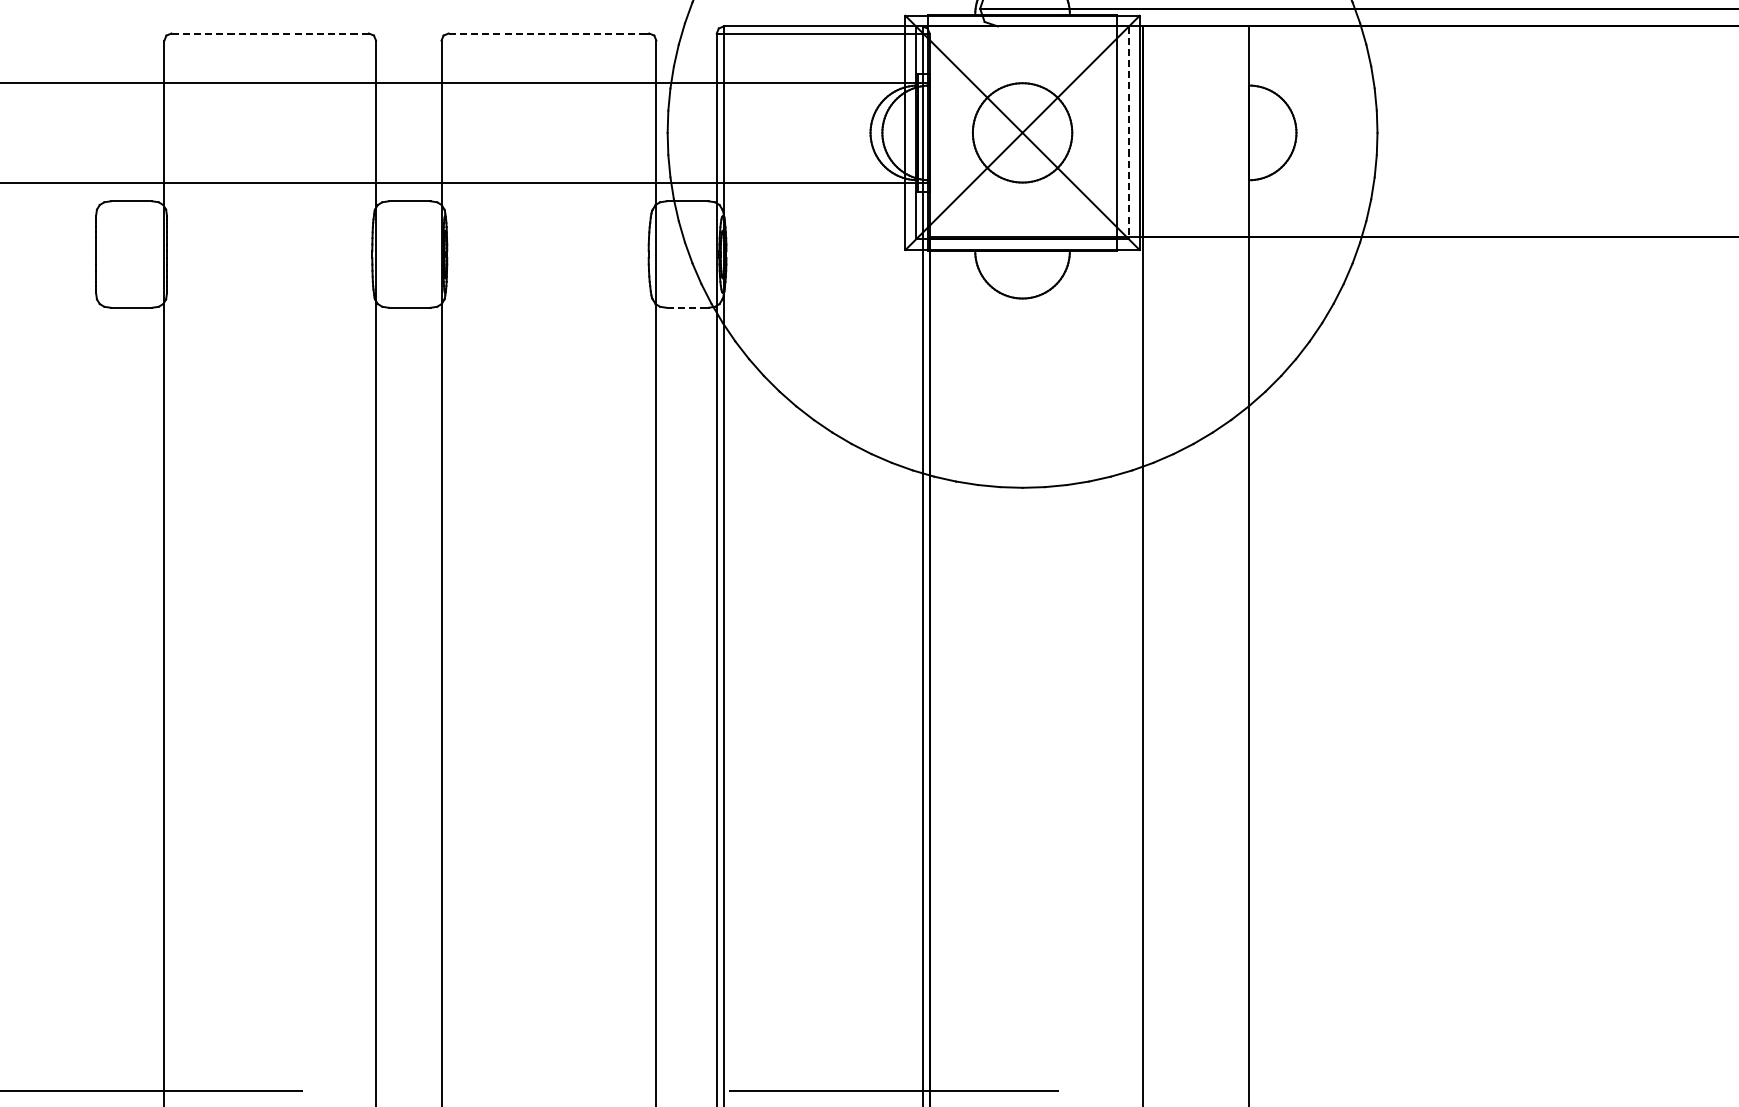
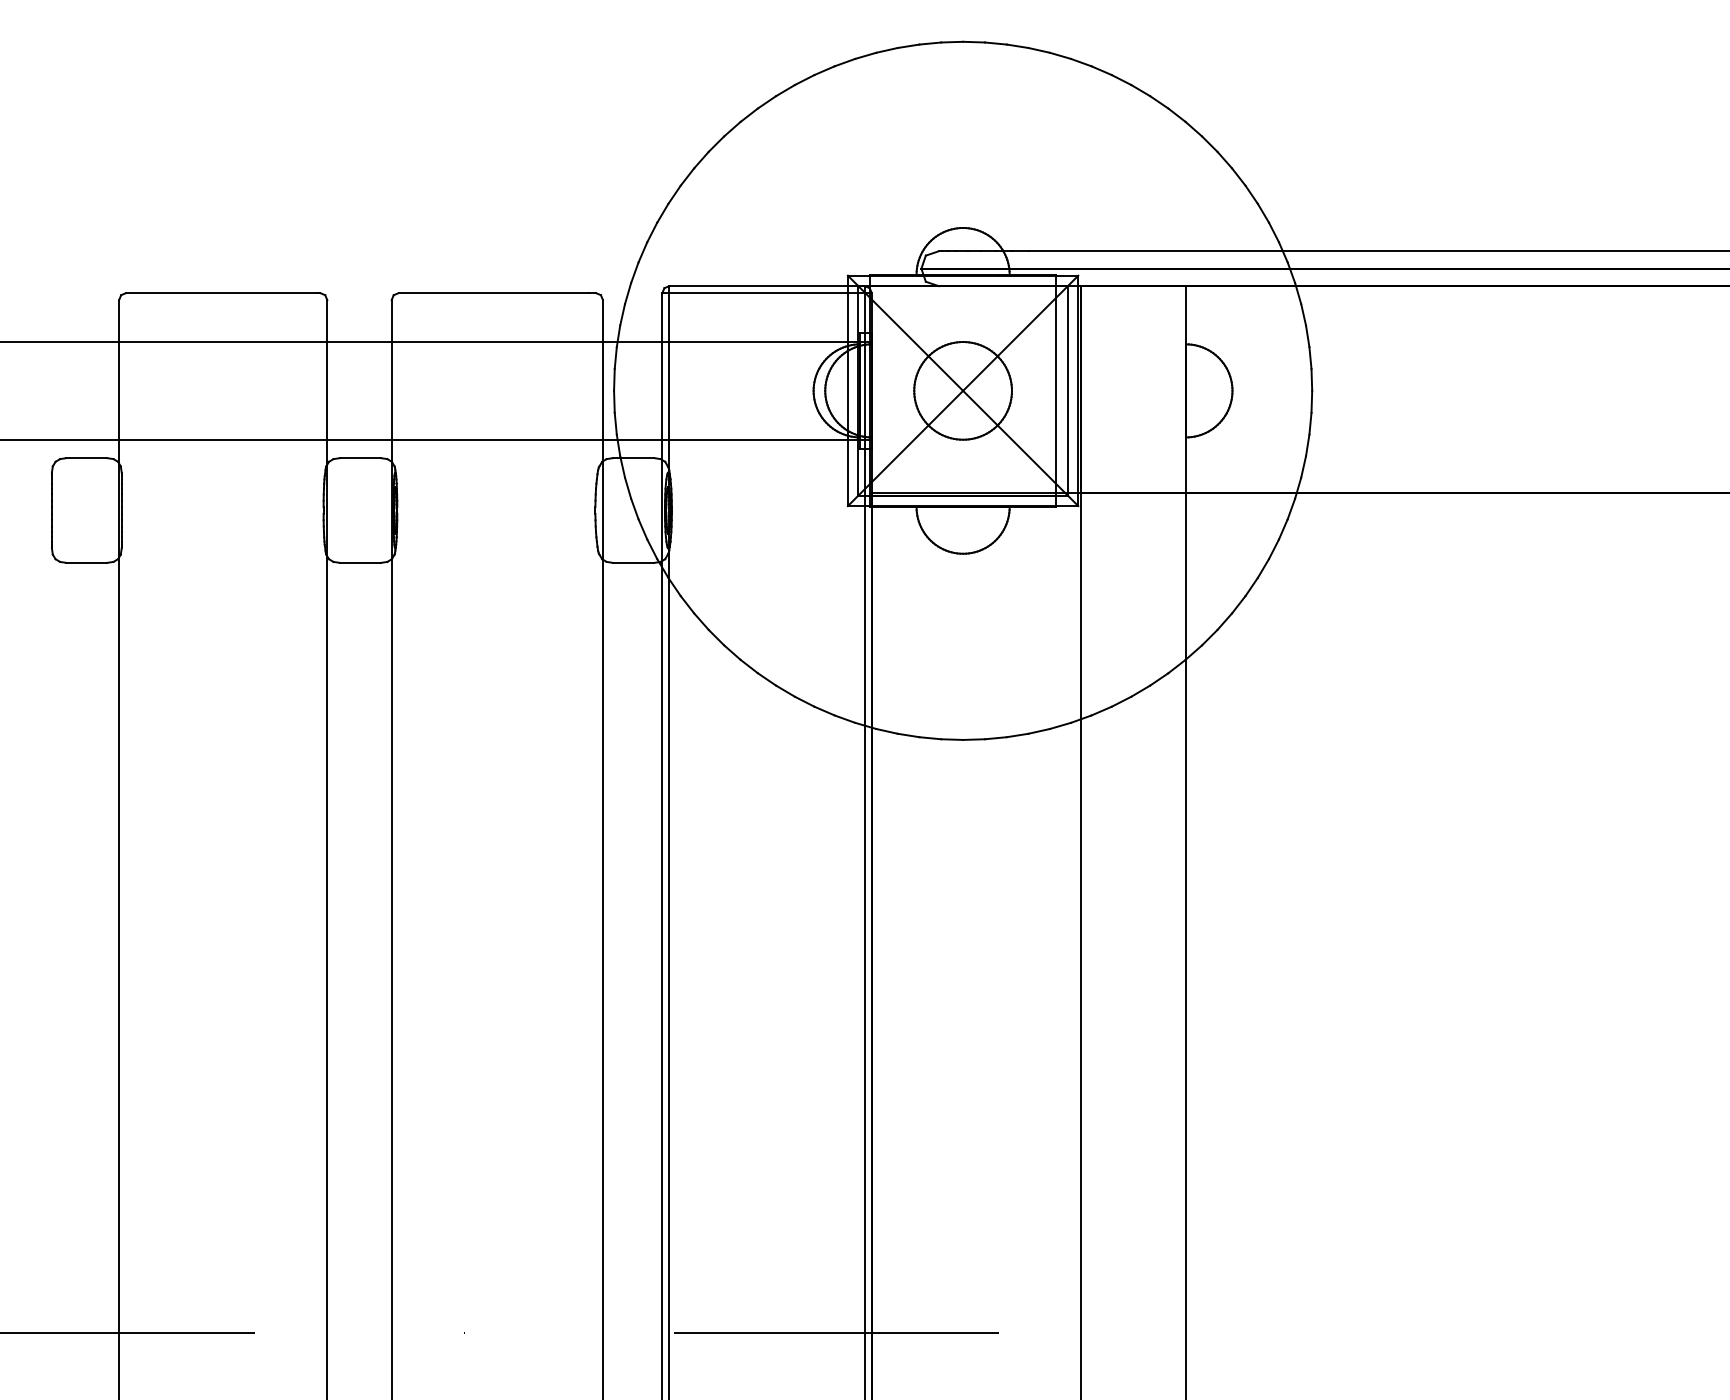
line: (268, 33) -> (221, 293), dashed -> solid
line: (546, 33) -> (494, 293), dashed -> solid
line: (1128, 132) -> (1067, 390), dashed -> solid
line: (687, 307) -> (633, 562), dashed -> solid

